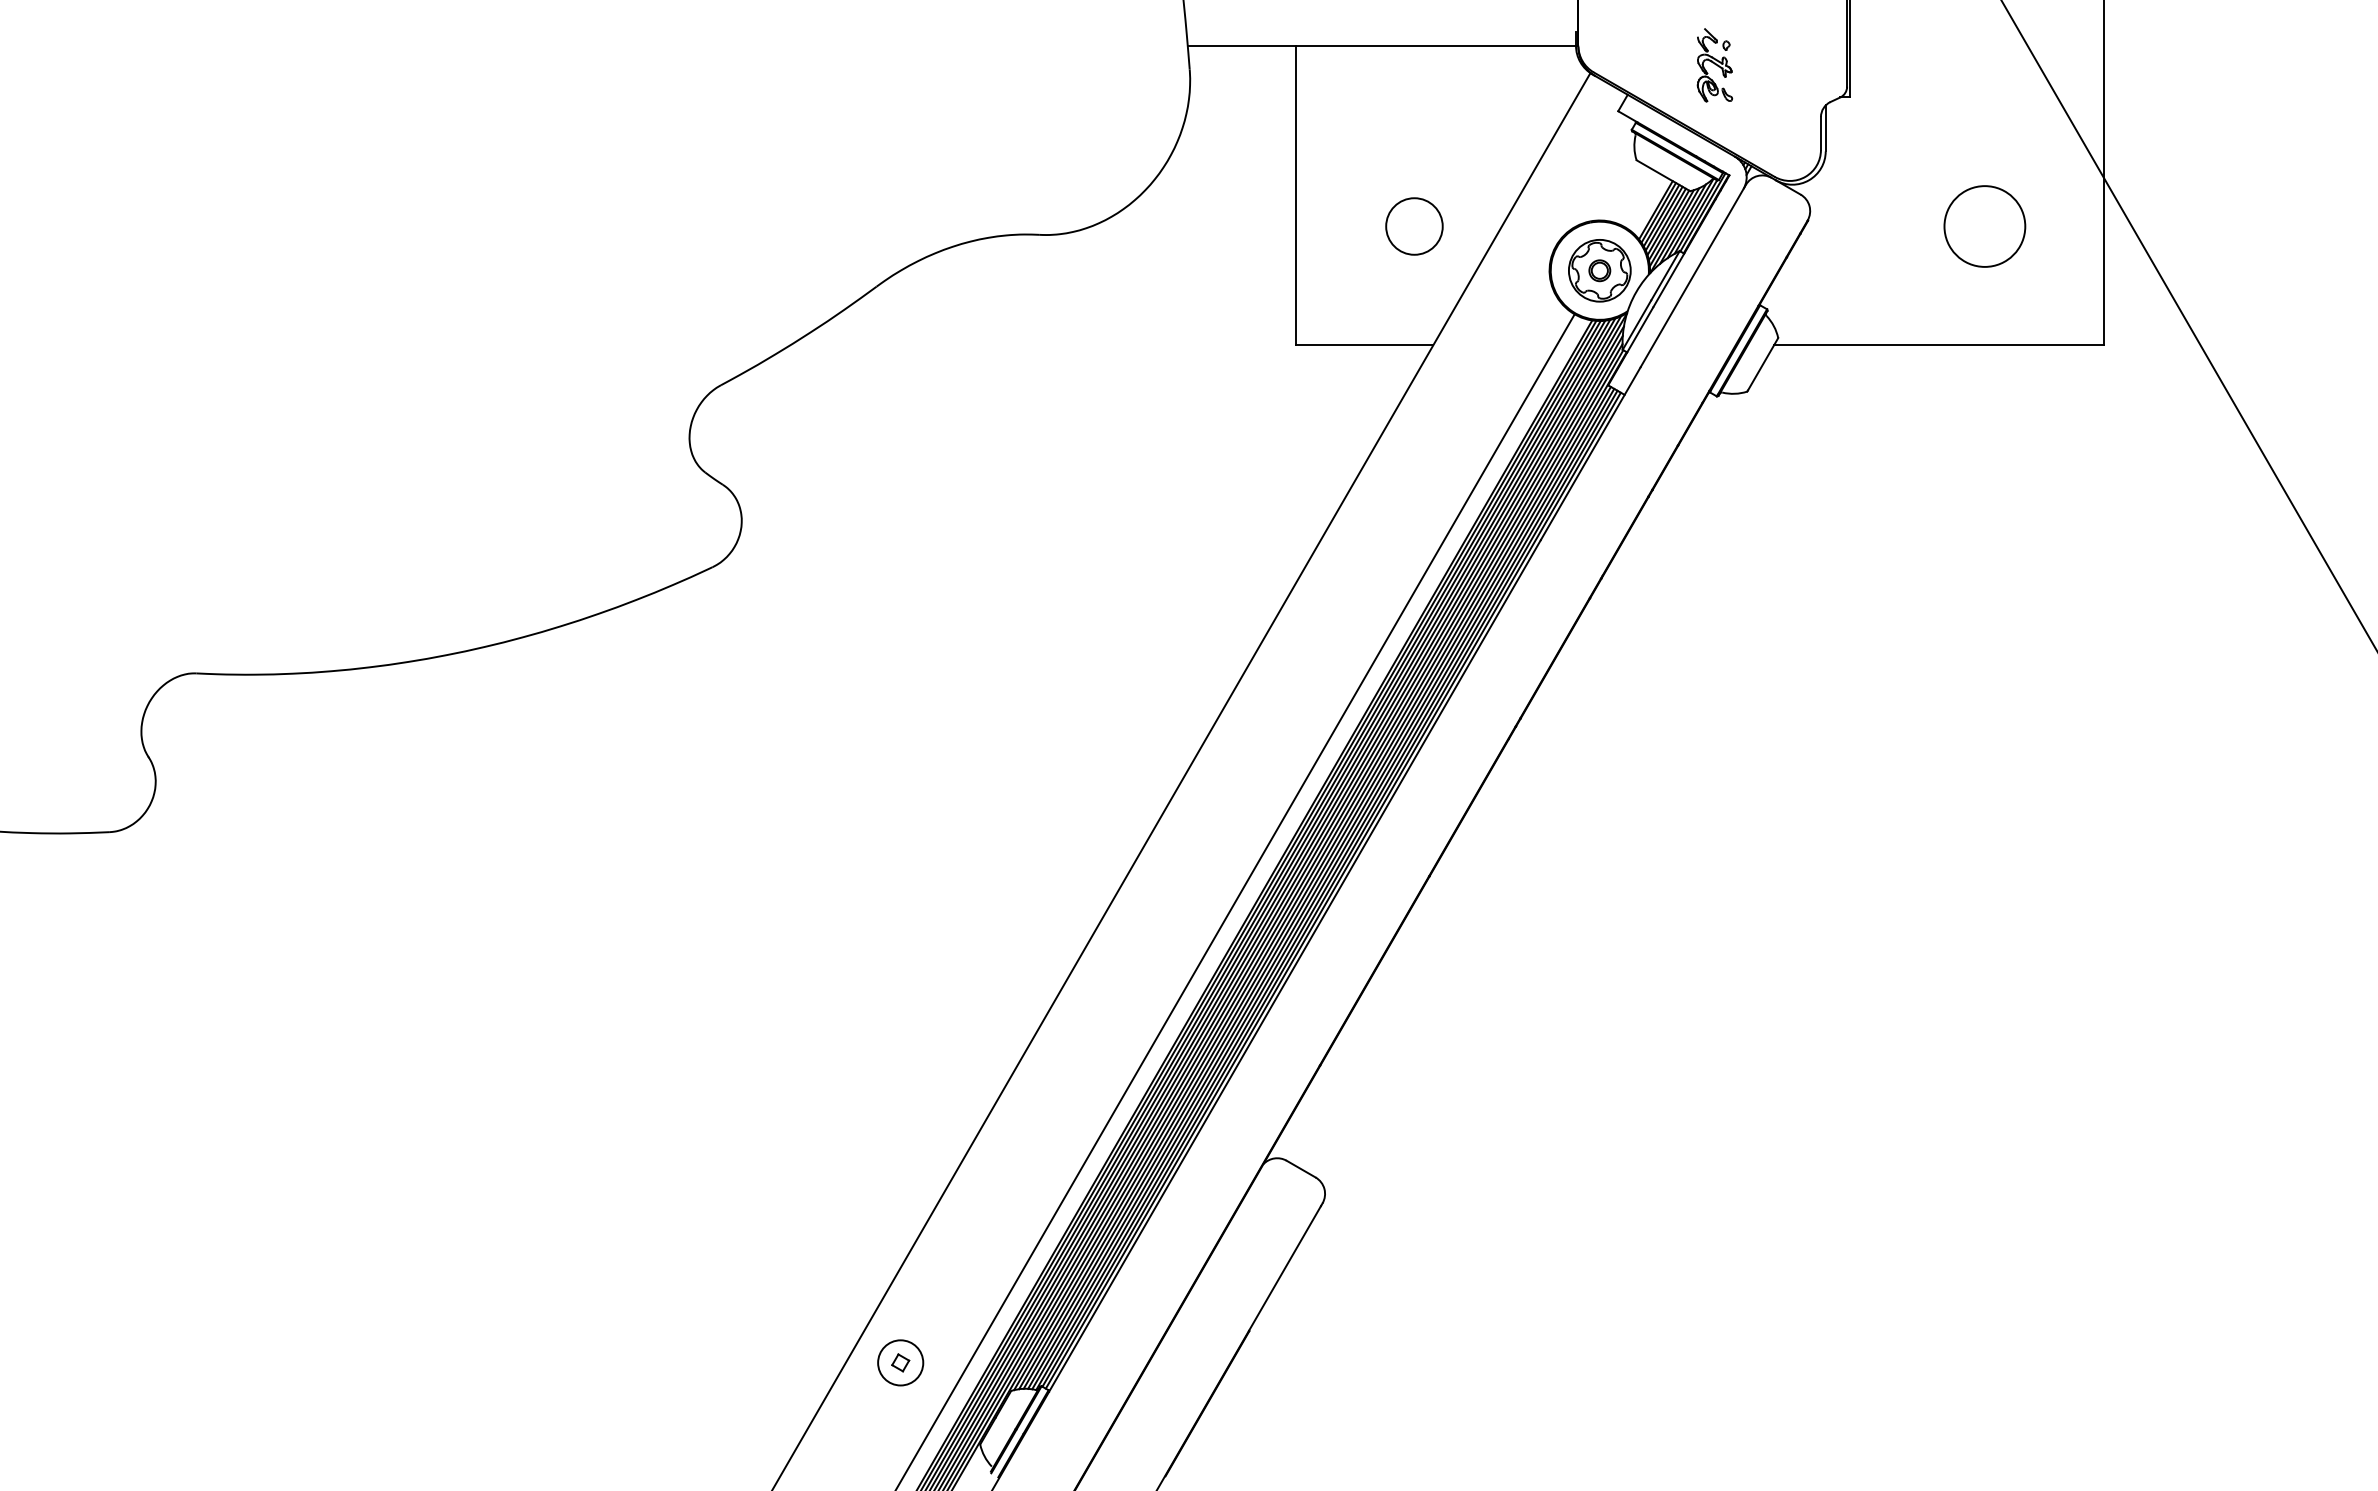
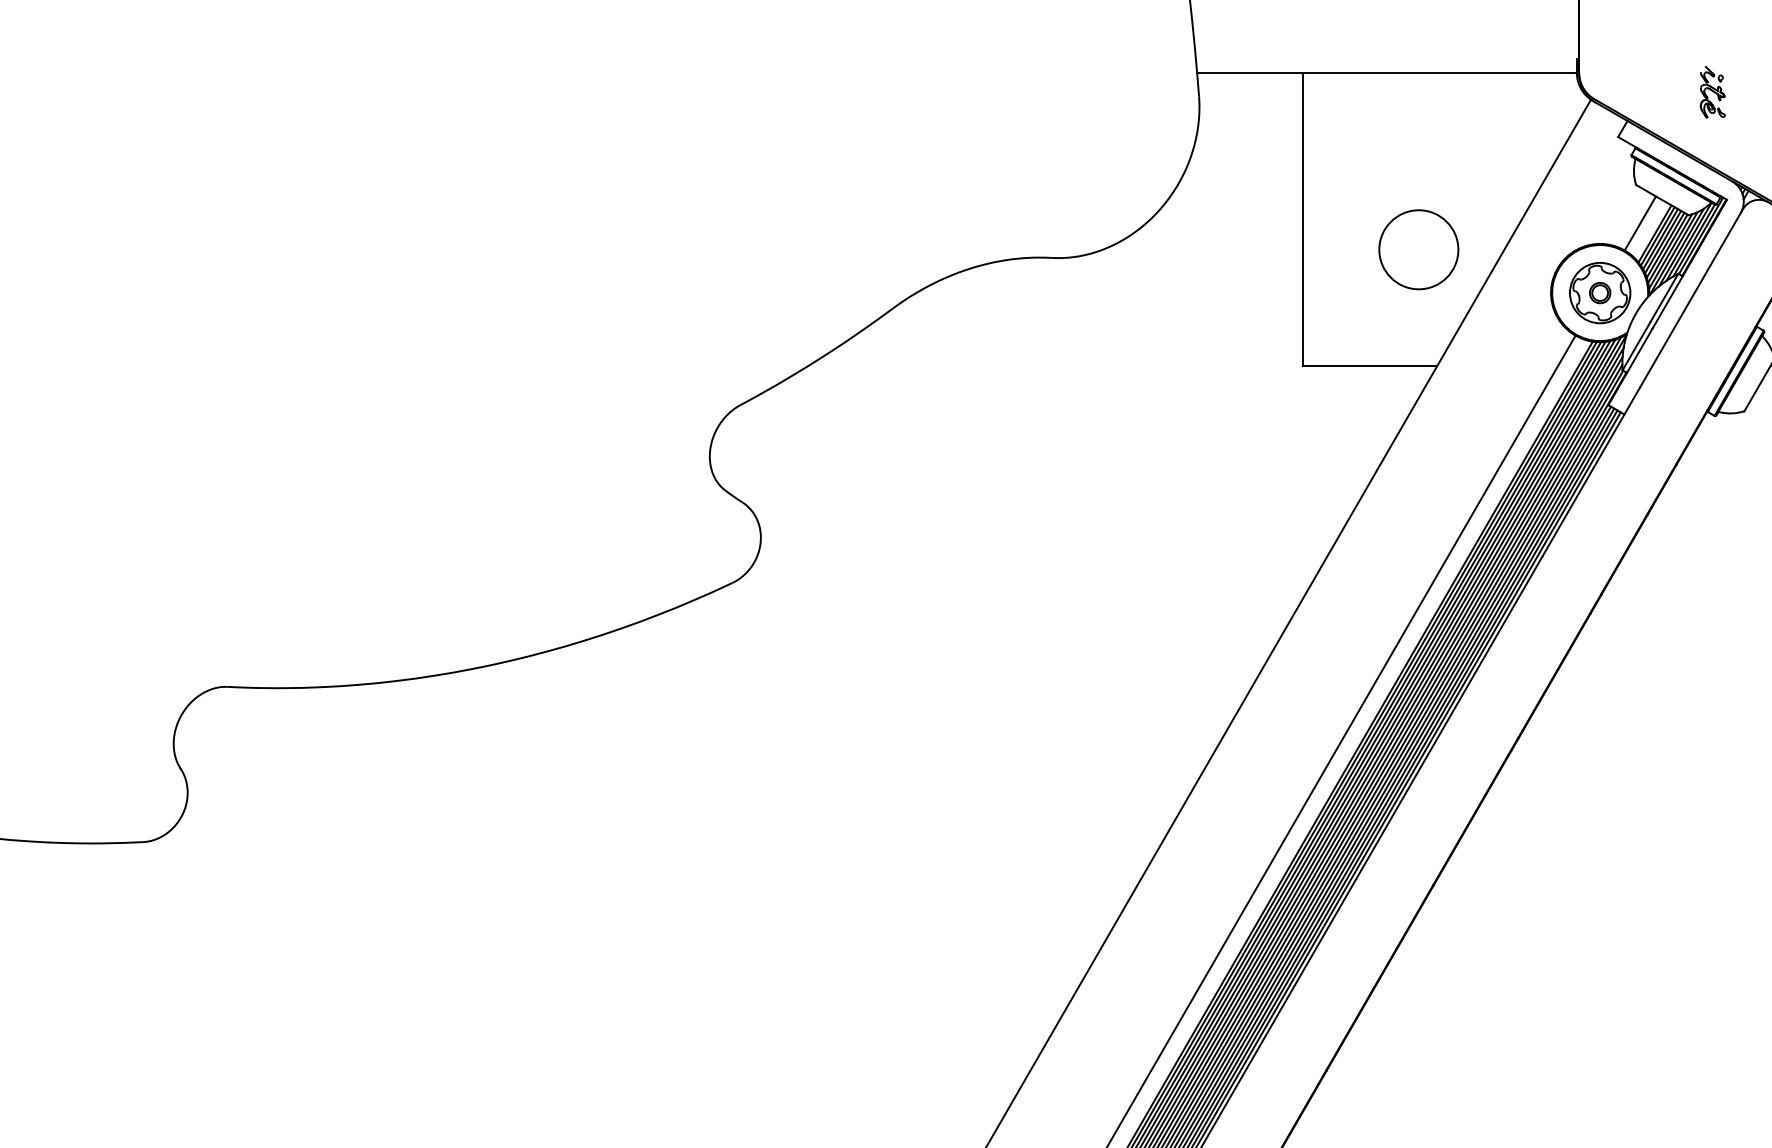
part: (1714, 65) -> (1712, 92), size x0.71
line: (1640, 199) -> (1639, 223), added
circle: (1414, 226) -> (1418, 249), size x1.43

